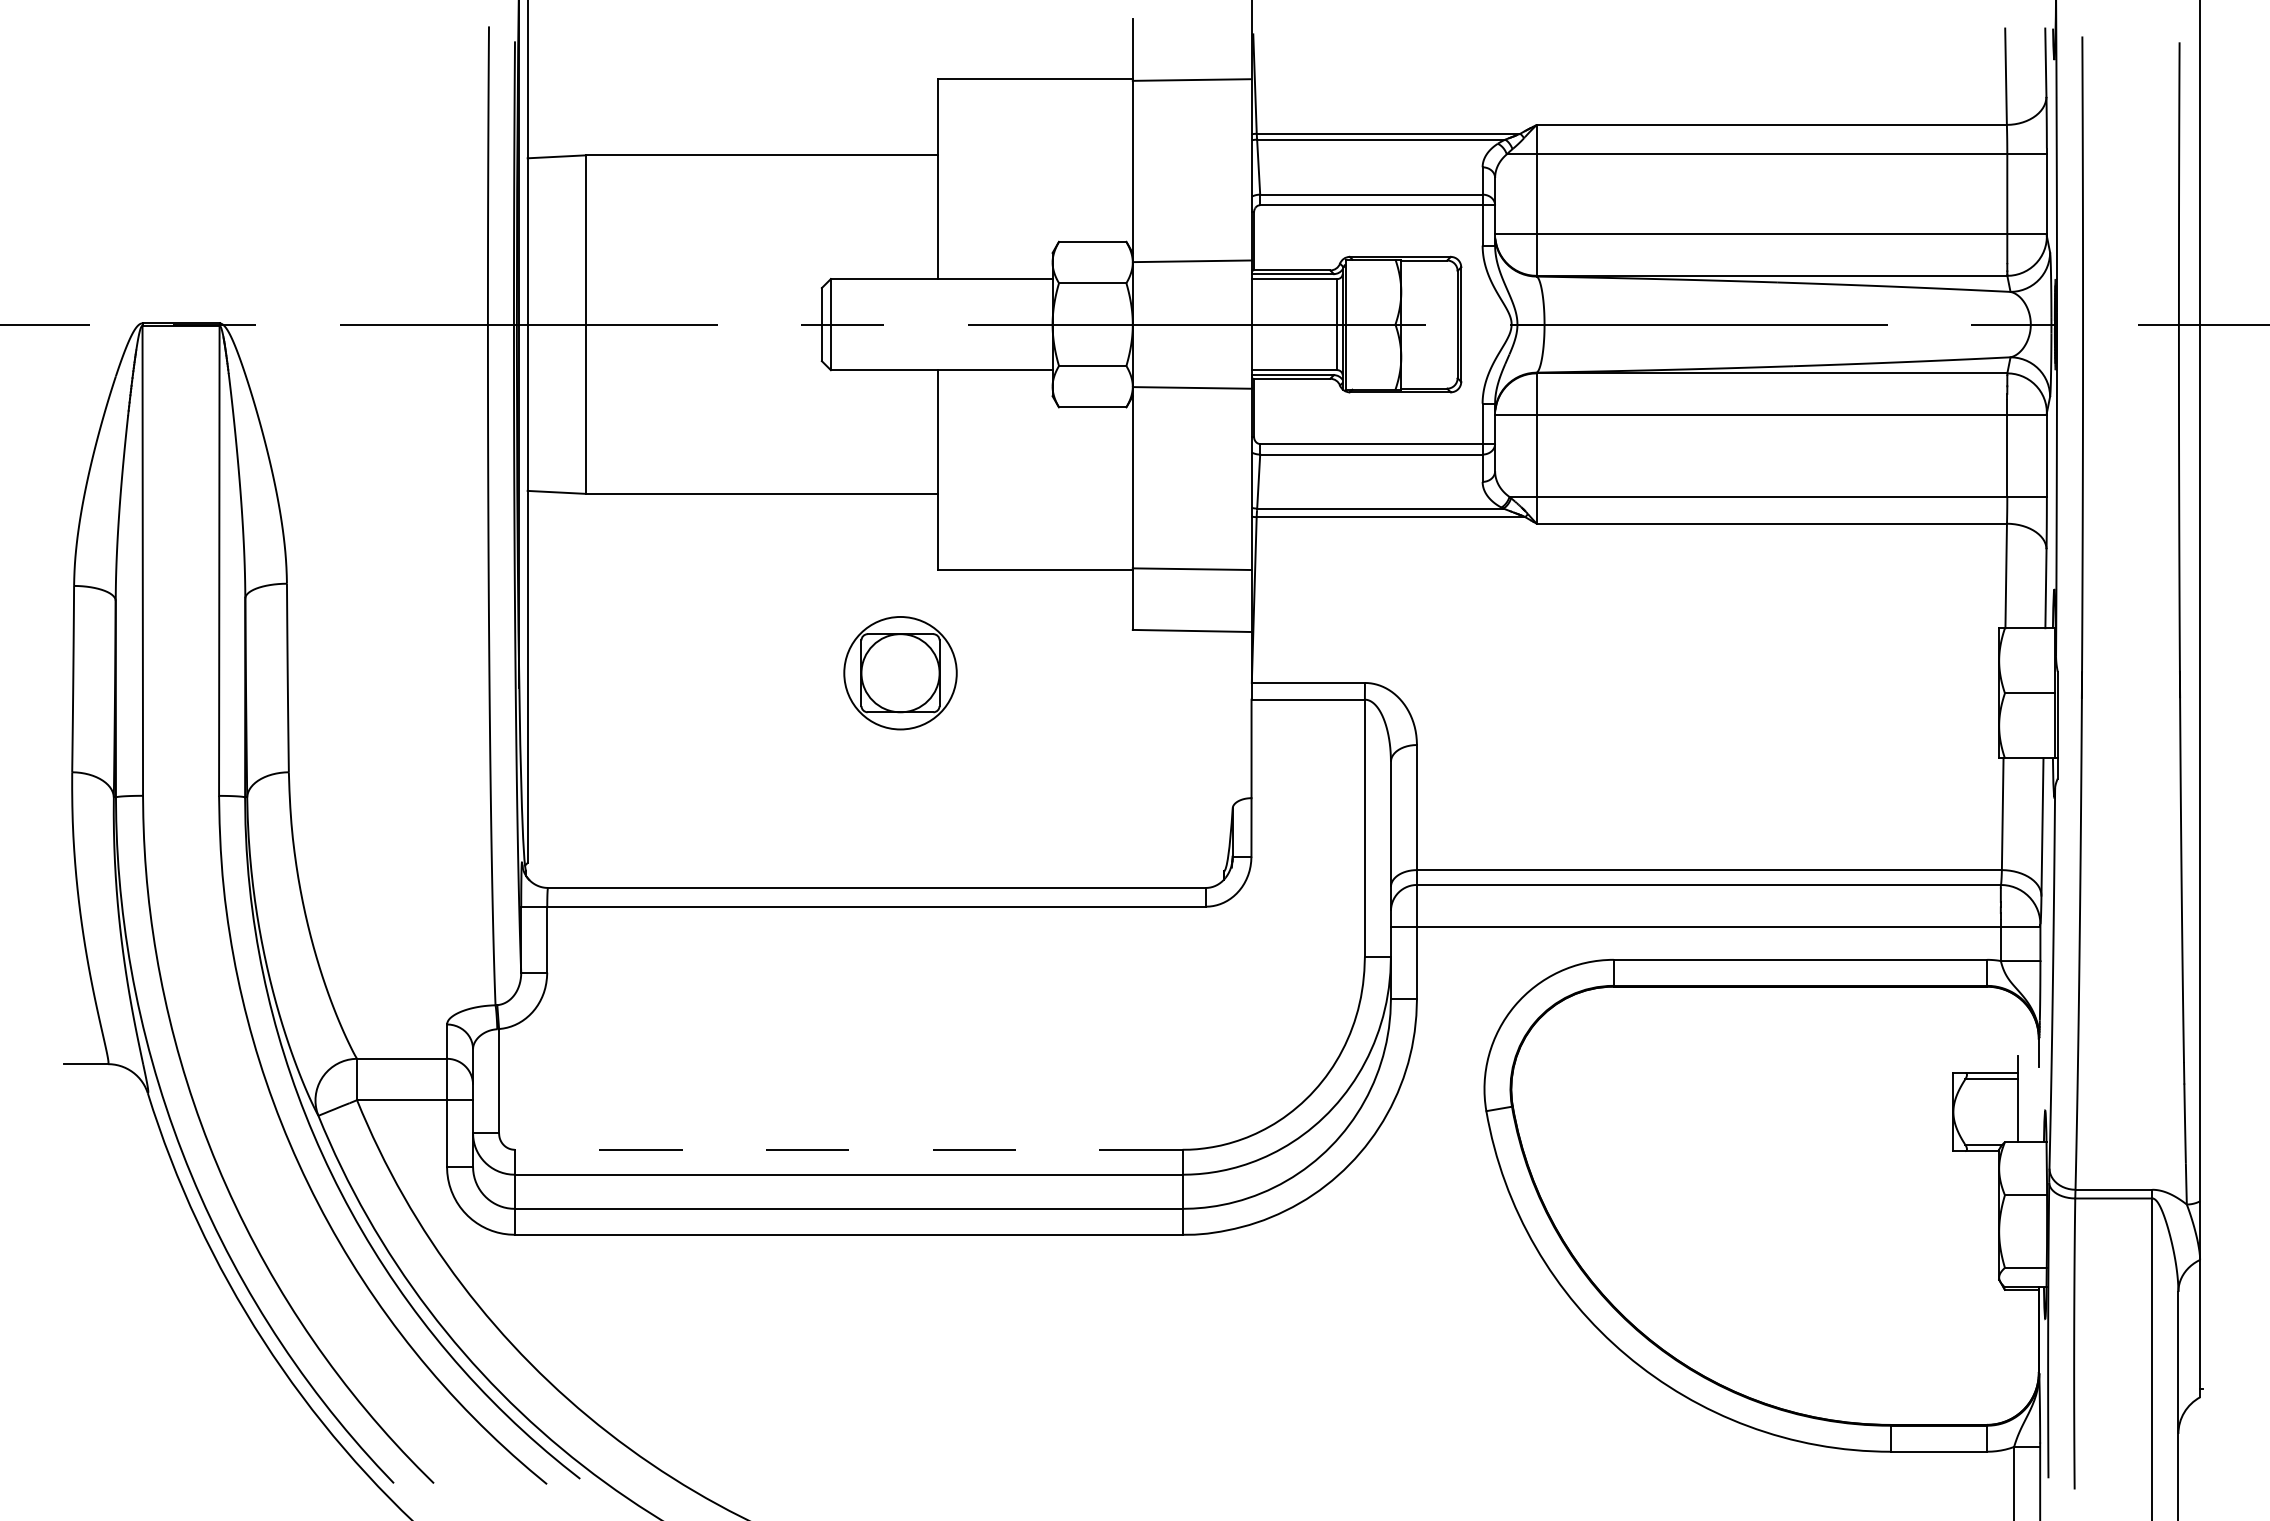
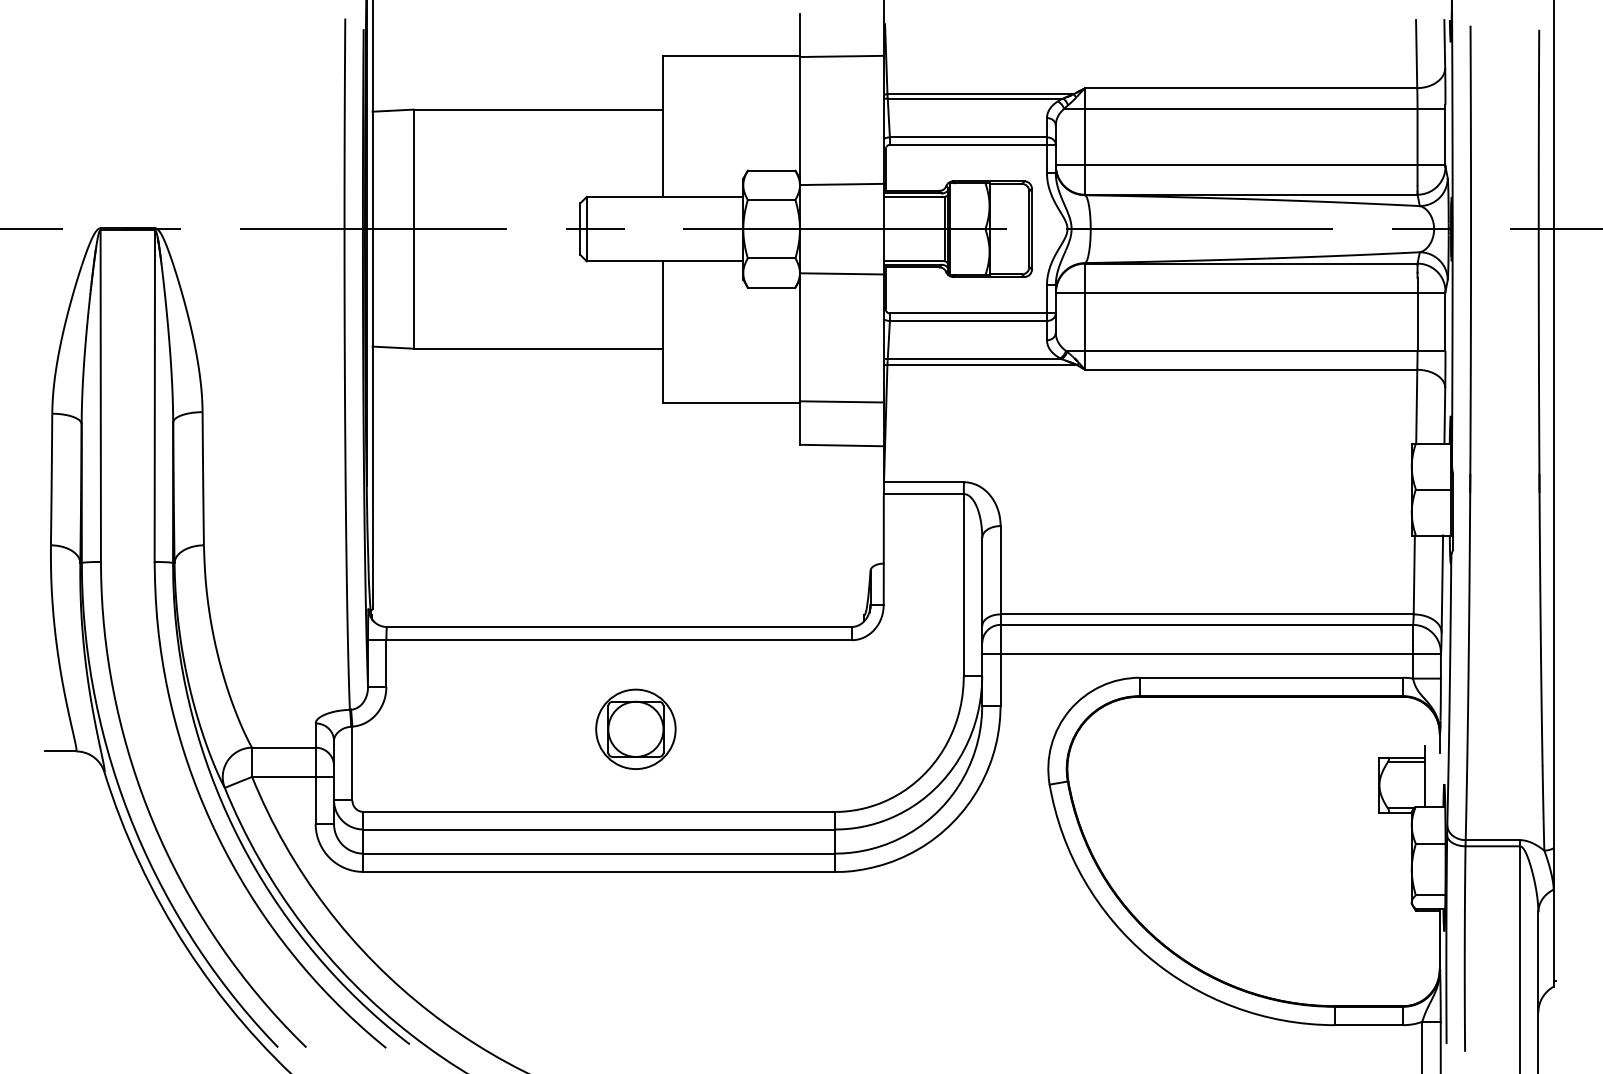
part: (899, 672) -> (635, 728), moved
line: (848, 1149) -> (599, 811), dashed -> solid

